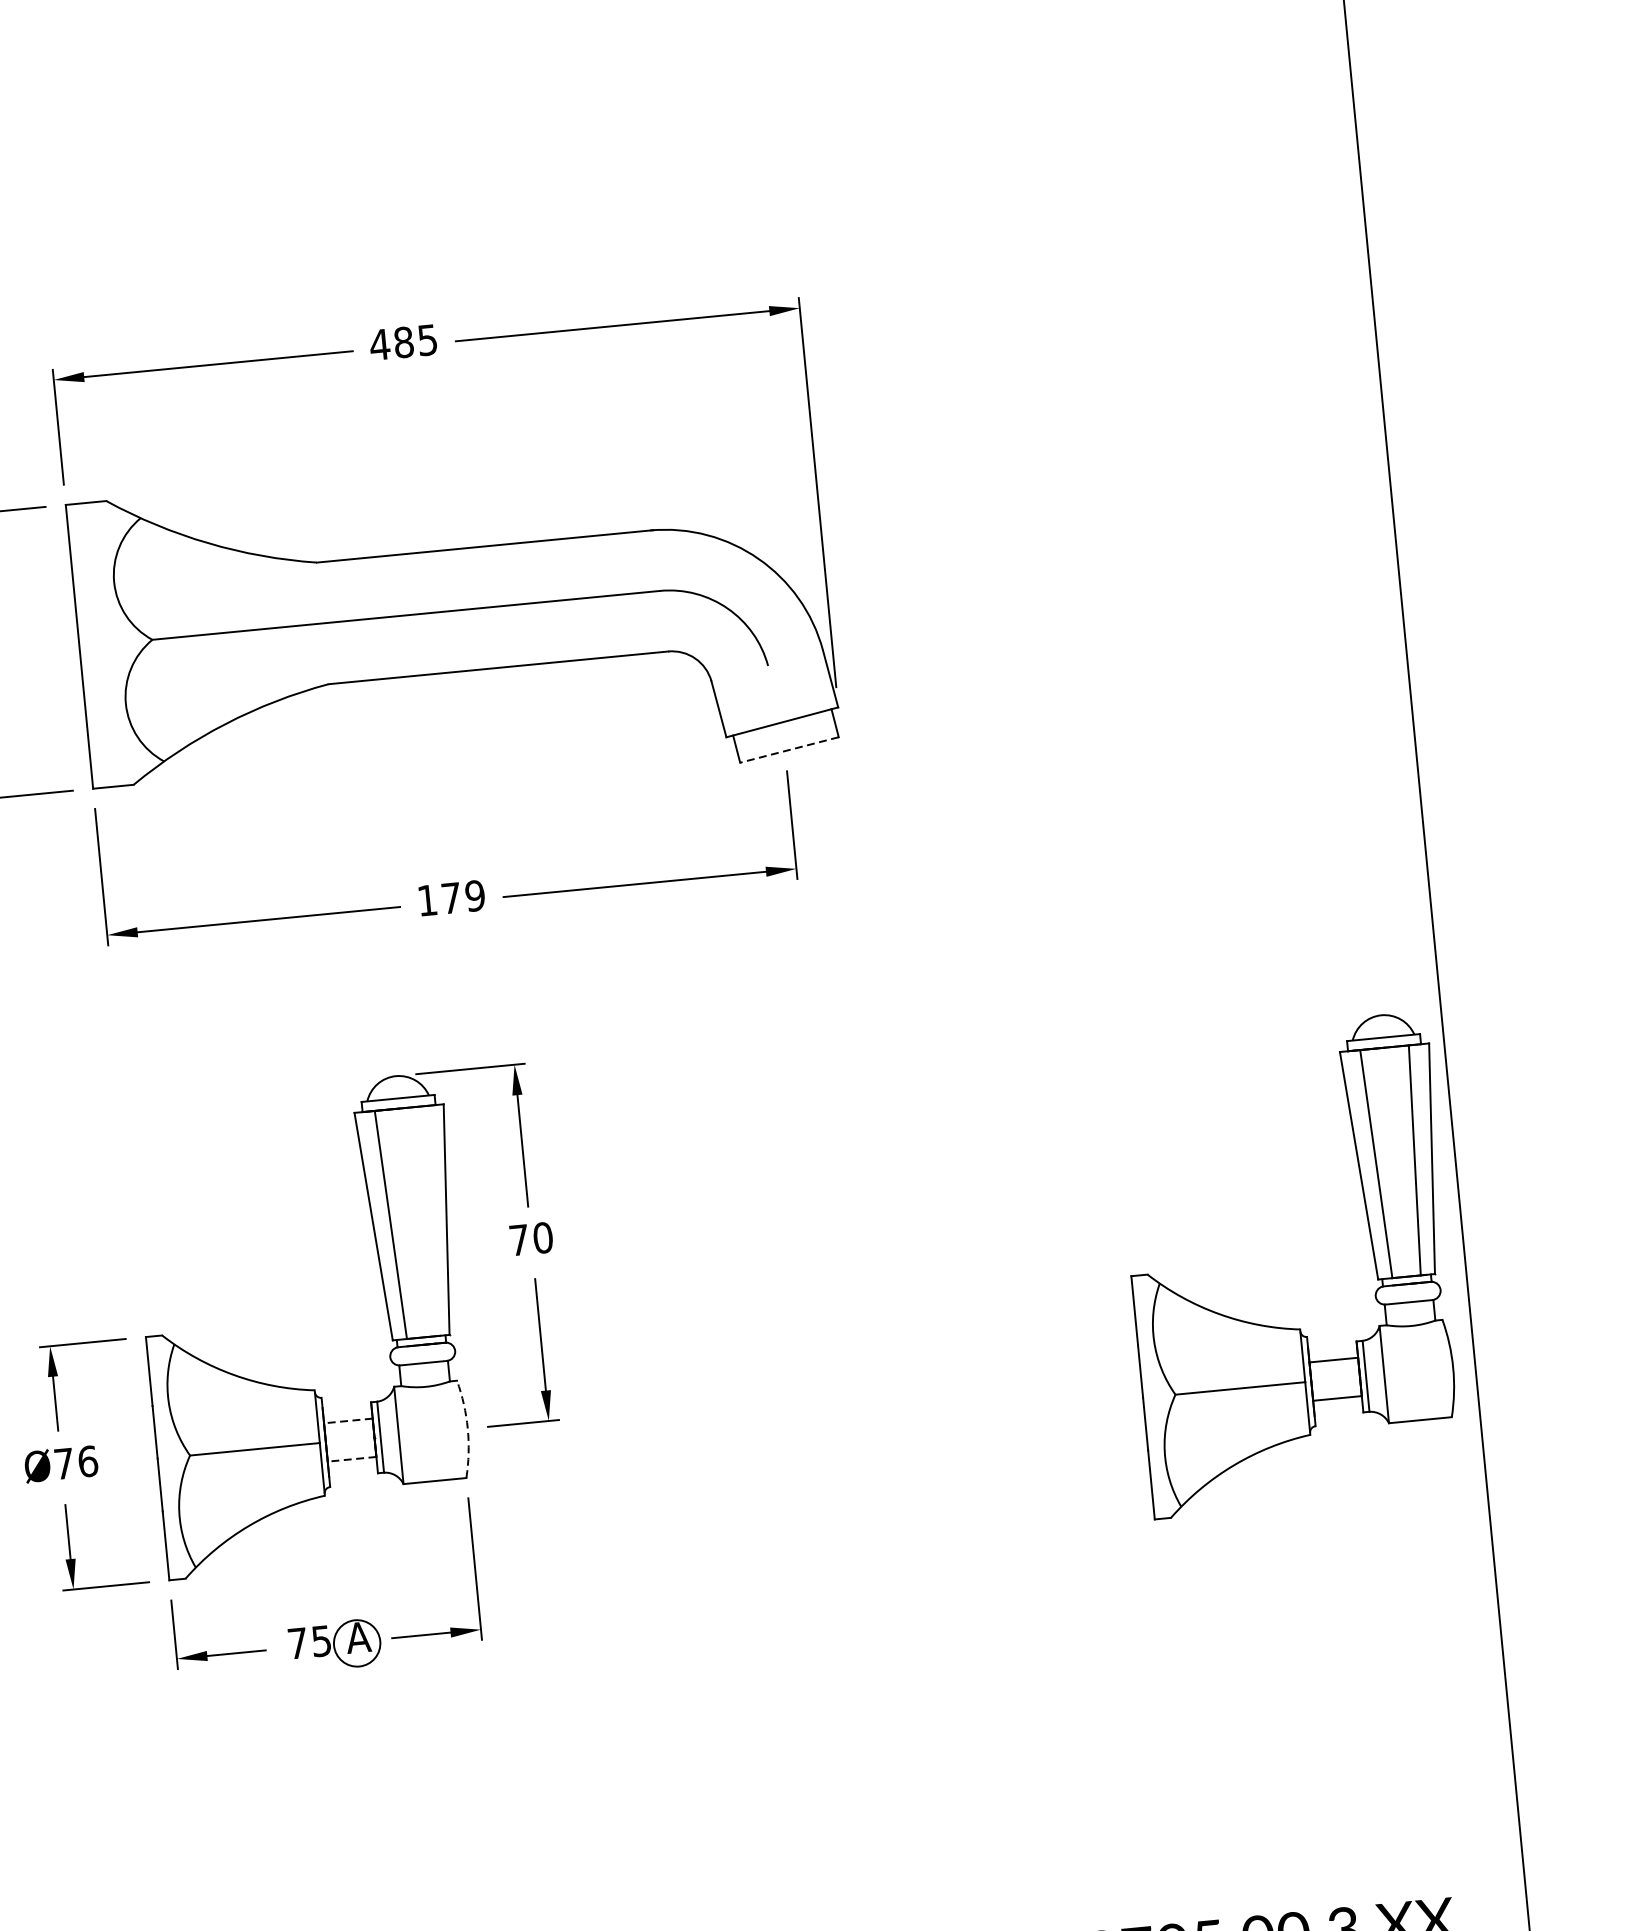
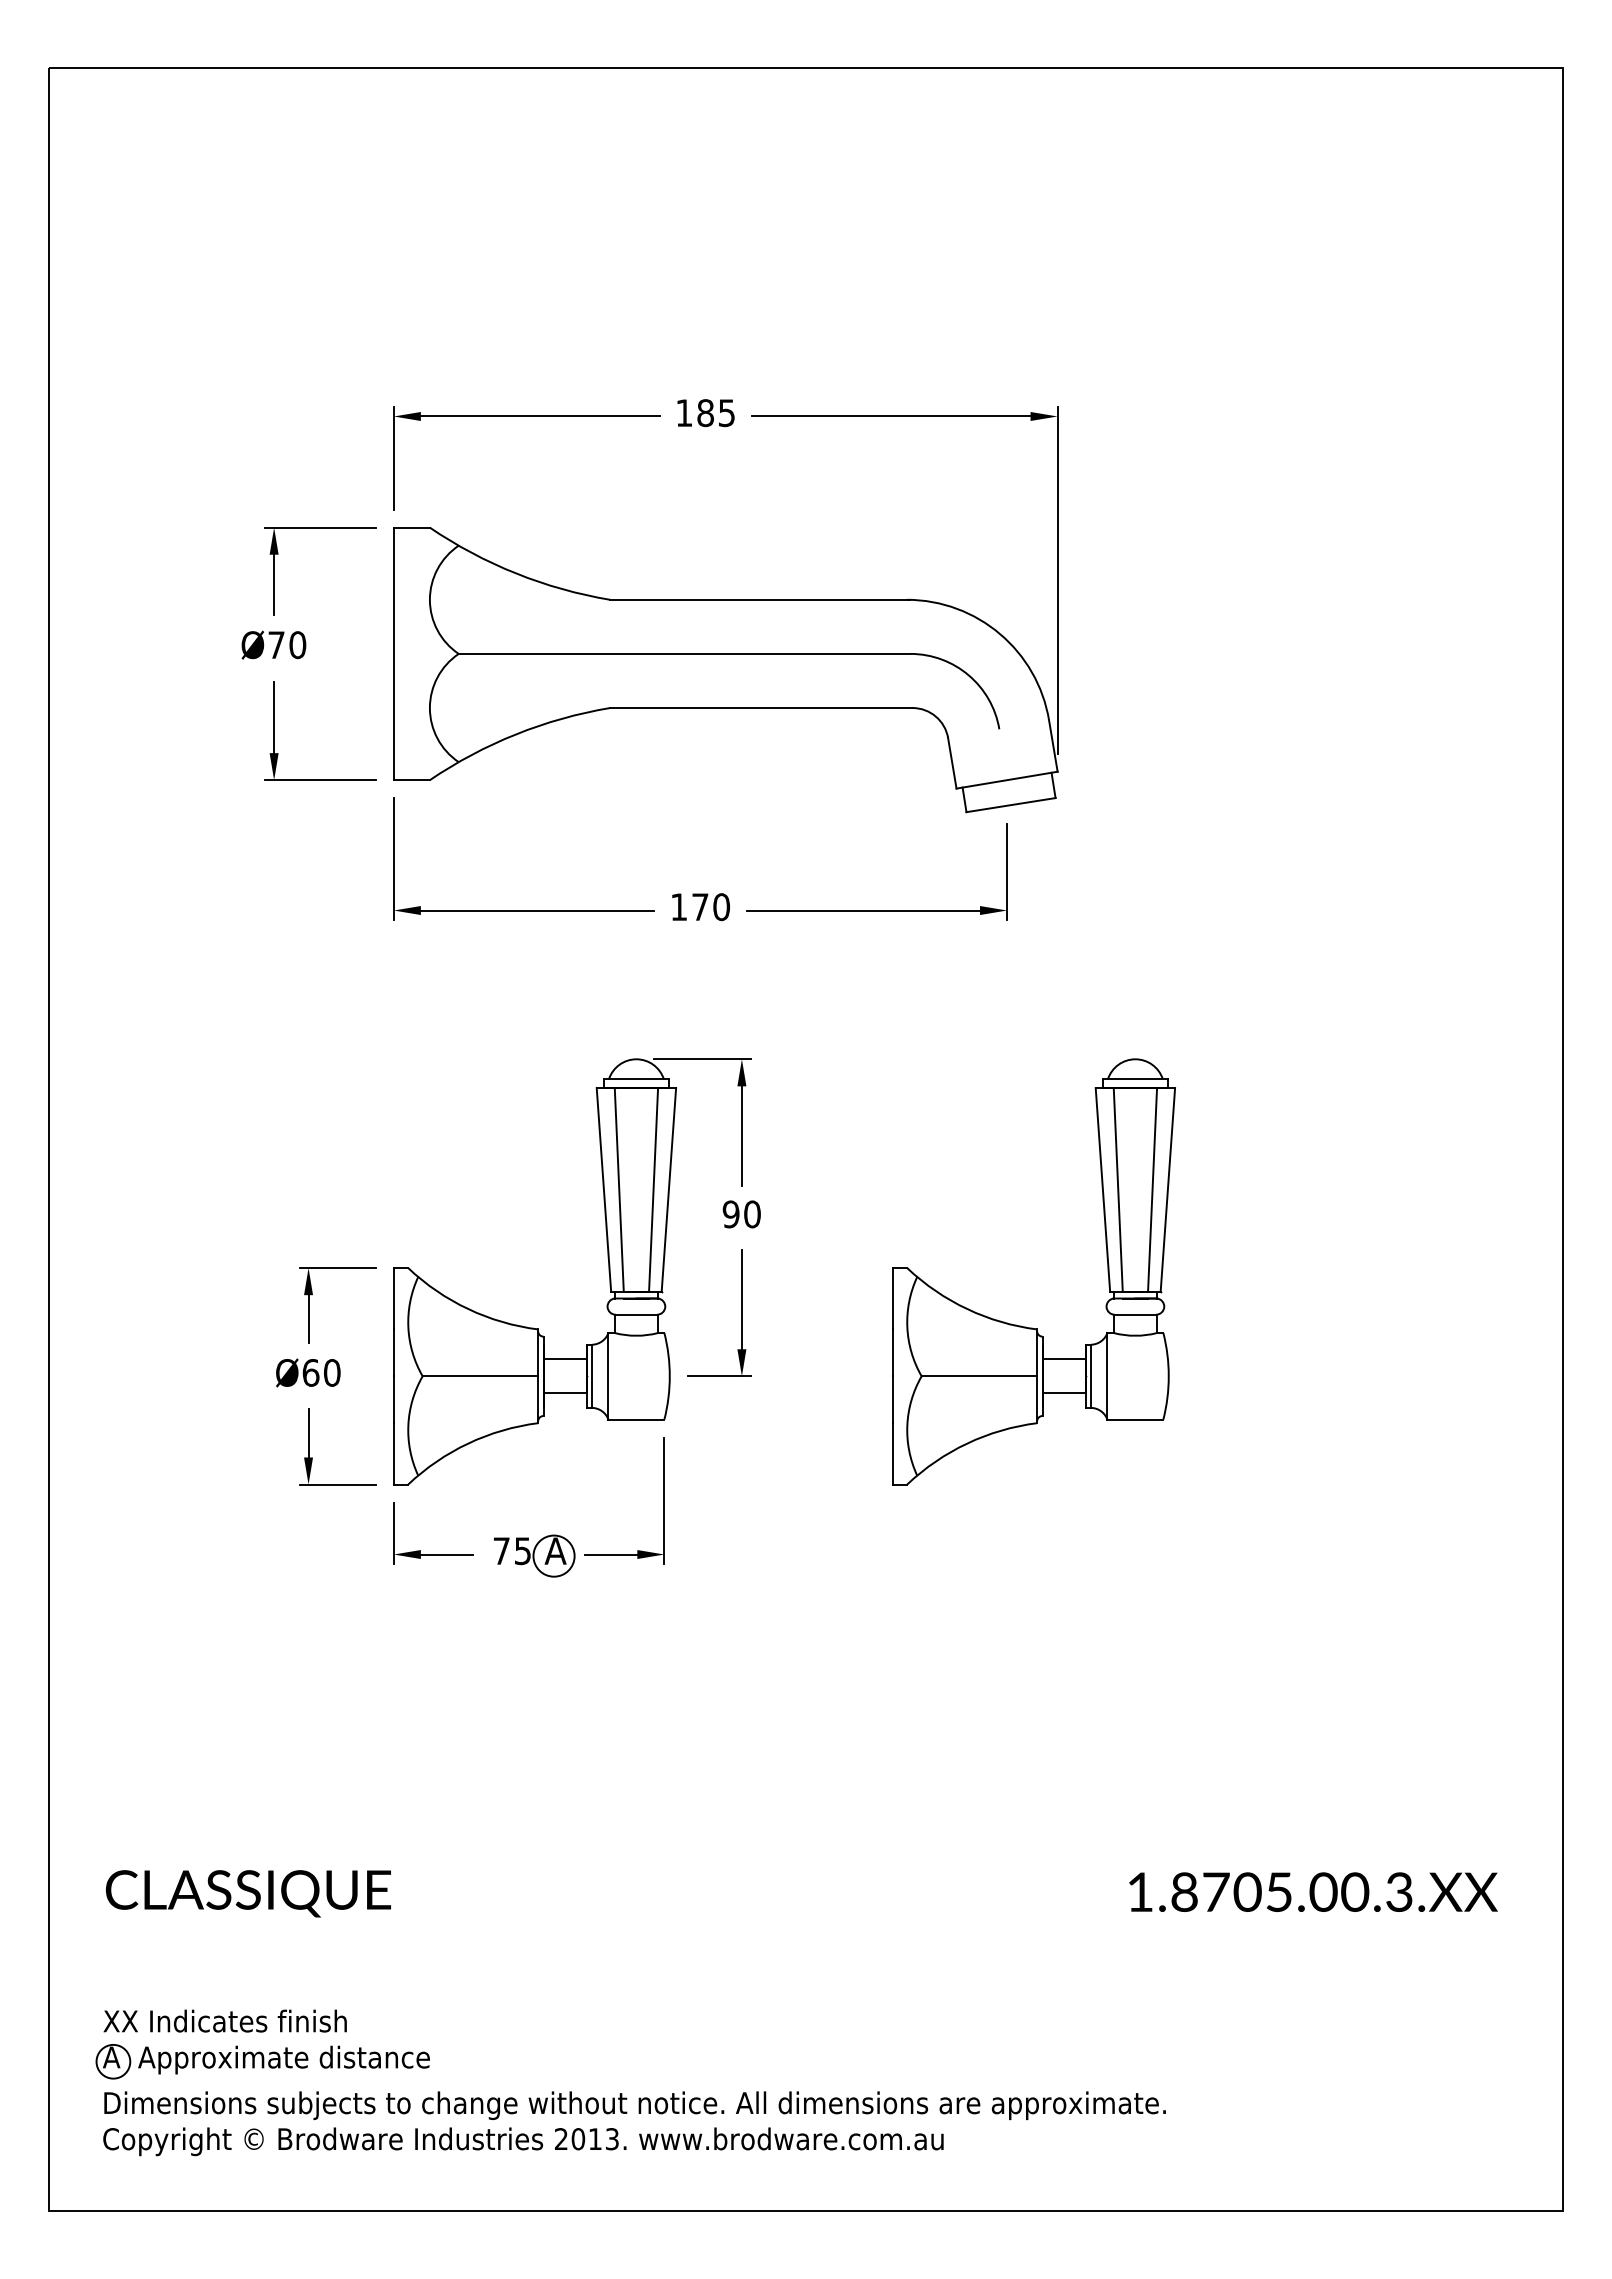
text: (380, 344) -> (684, 412), 485 -> 185
line: (788, 750) -> (1010, 805), dashed -> solid
text: (475, 896) -> (721, 907), 179 -> 170
line: (429, 1220) -> (653, 1189), added
text: (518, 1240) -> (730, 1214), 70 -> 90
part: (1282, 1326) -> (1021, 1325), moved
line: (348, 1421) -> (565, 1359), dashed -> solid
arc: (467, 1429) -> (669, 1376), dashed -> solid
line: (352, 1459) -> (565, 1393), dashed -> solid
text: (75, 1462) -> (321, 1372), Ø76 -> Ø60

